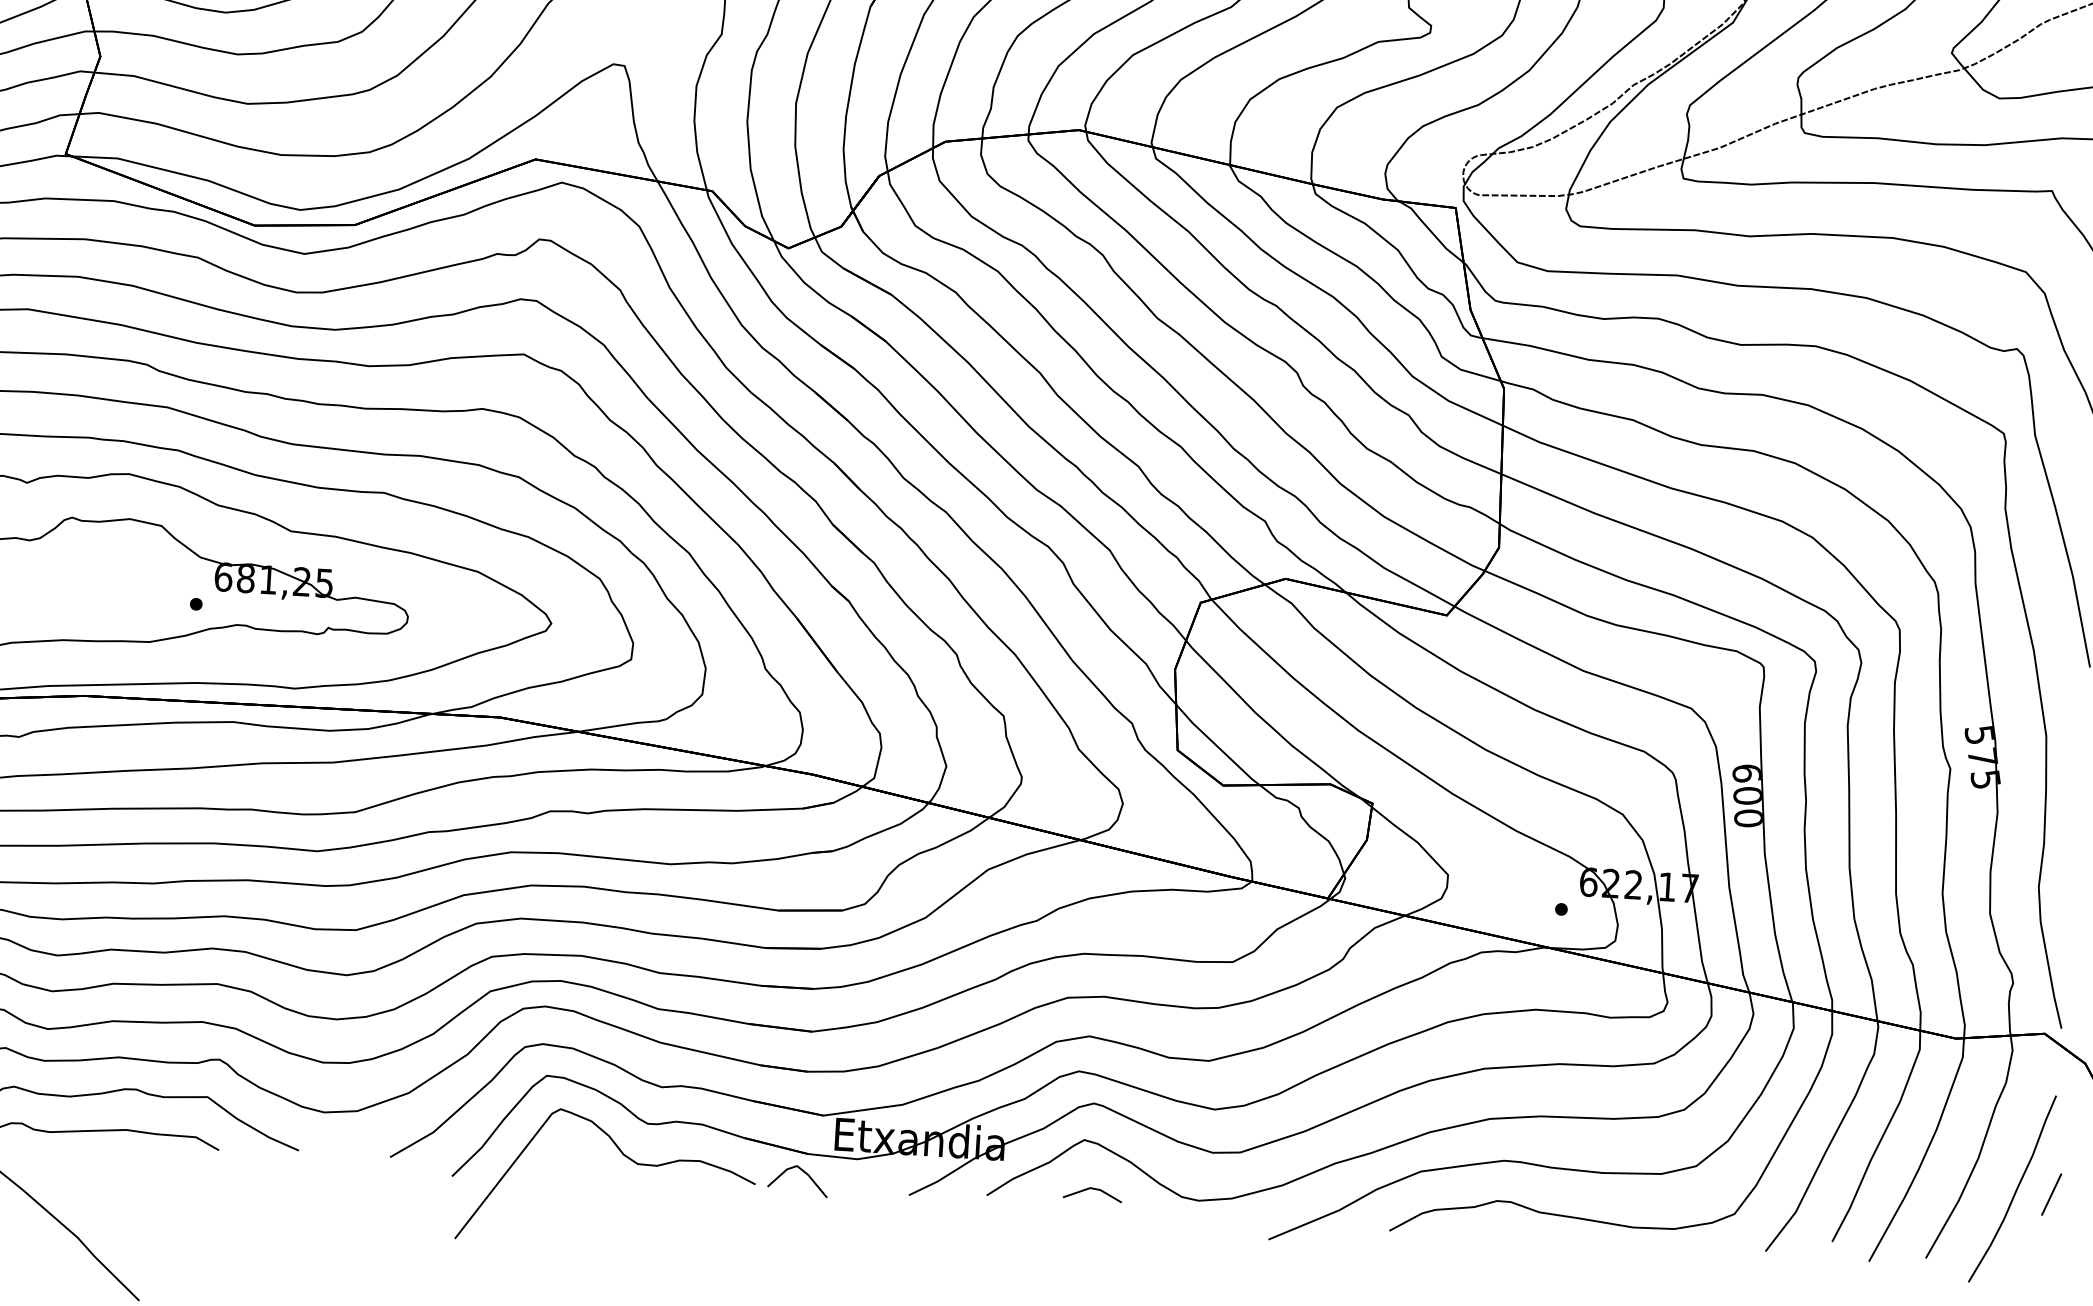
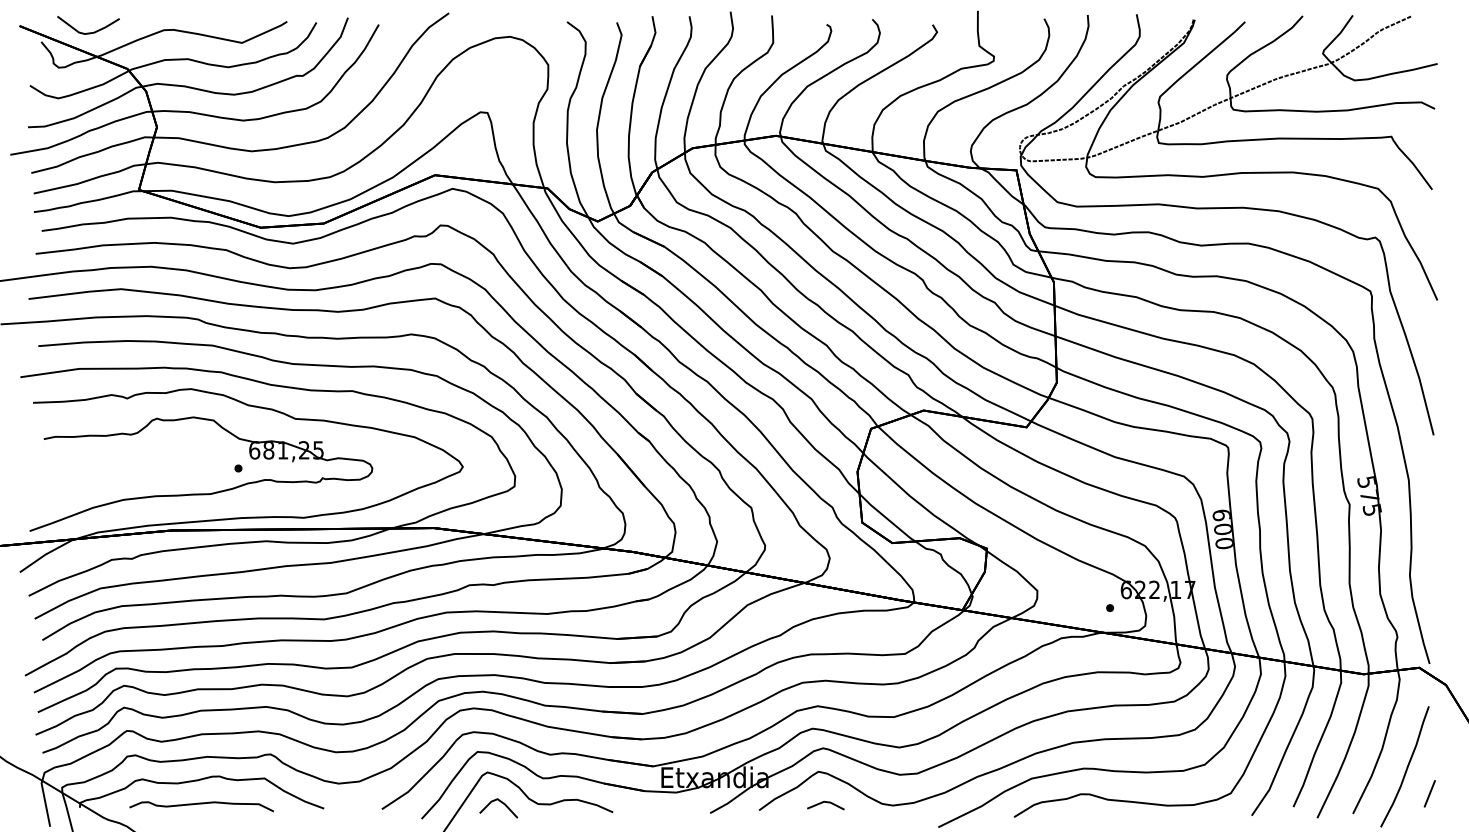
line: (802, 1173) -> (501, 803), moved
line: (2051, 1194) -> (1429, 793), moved

